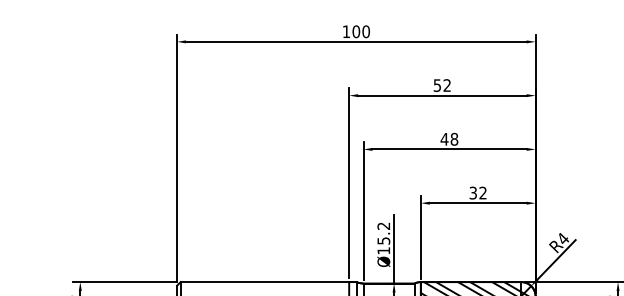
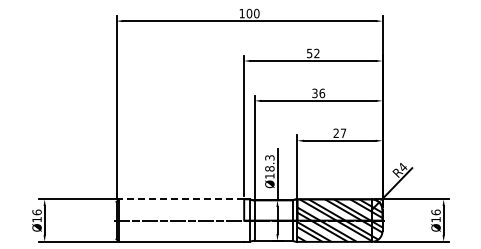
text: (449, 139) -> (318, 93), 48 -> 36
text: (477, 193) -> (339, 133), 32 -> 27
text: (383, 233) -> (269, 163), Ø15.2 -> Ø18.3
line: (264, 282) -> (181, 199), solid -> dashed

